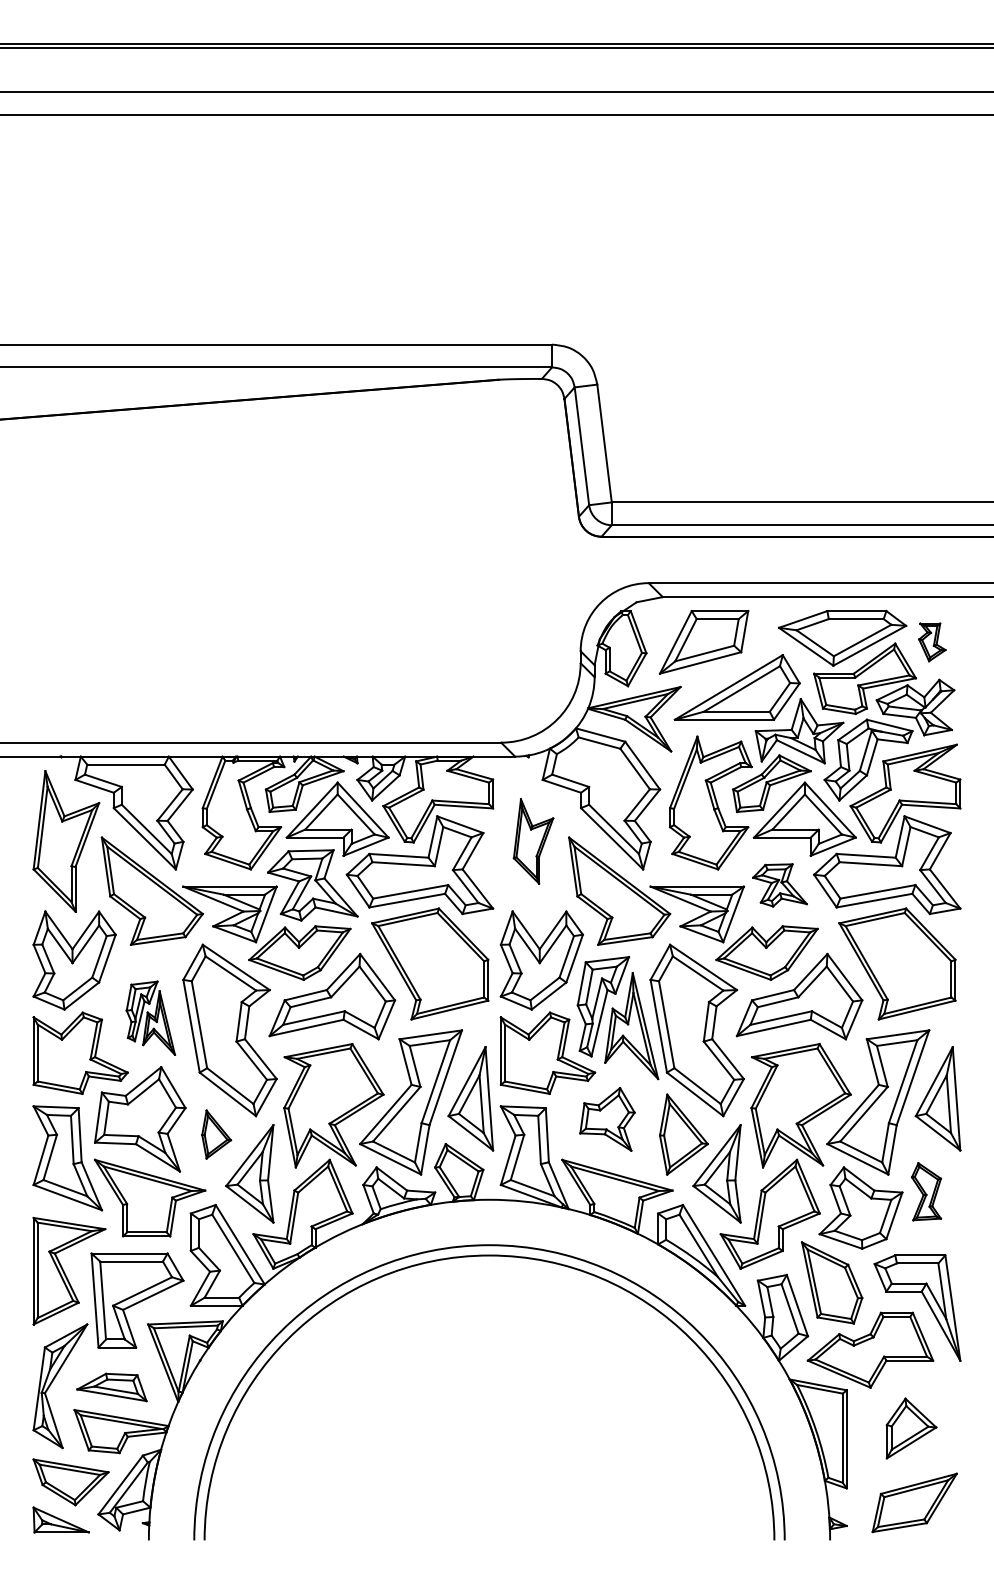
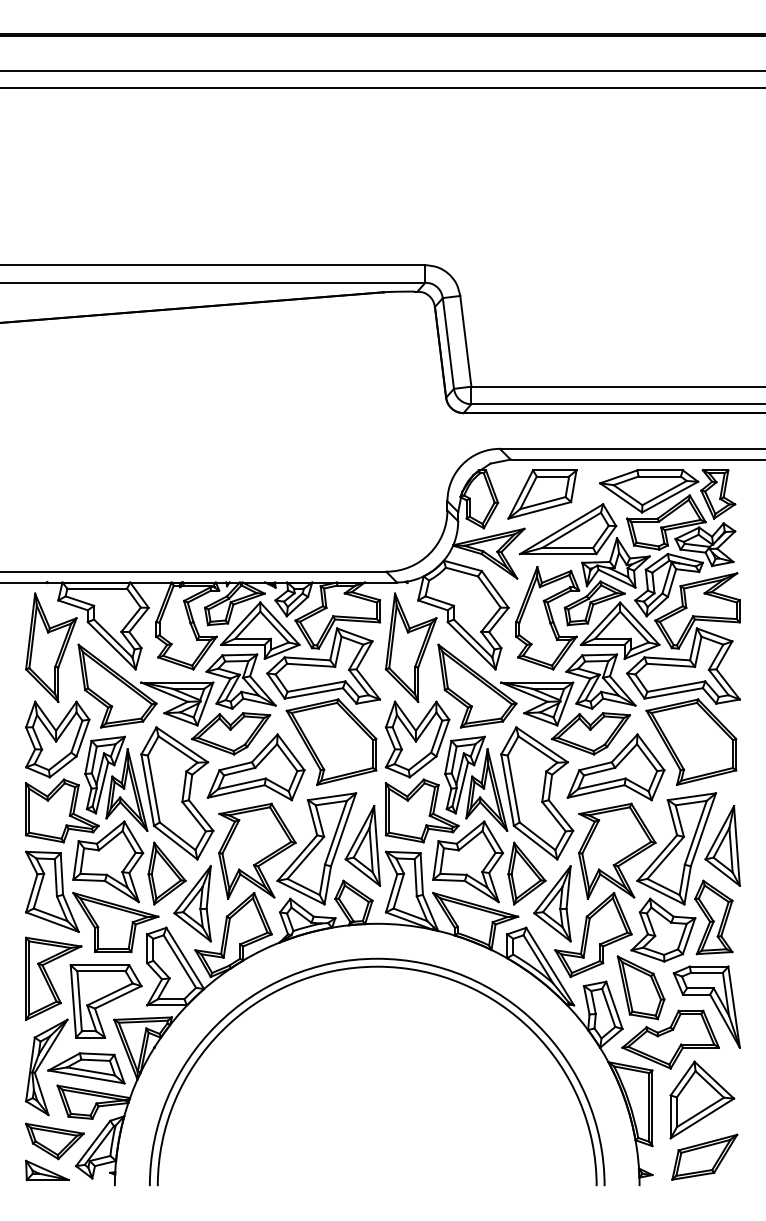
part: (932, 642) -> (718, 494), size x1.67
part: (533, 841) -> (411, 647), size x1.67
part: (779, 885) -> (600, 681), size x1.67
part: (150, 1018) -> (116, 784), size x1.67
part: (607, 1119) -> (468, 861), size x1.67
part: (216, 1134) -> (166, 873), size x1.67
part: (926, 1191) -> (713, 917), size x1.67
part: (111, 1387) -> (86, 1068), size x1.43
part: (911, 1428) -> (702, 1099), size x1.67

